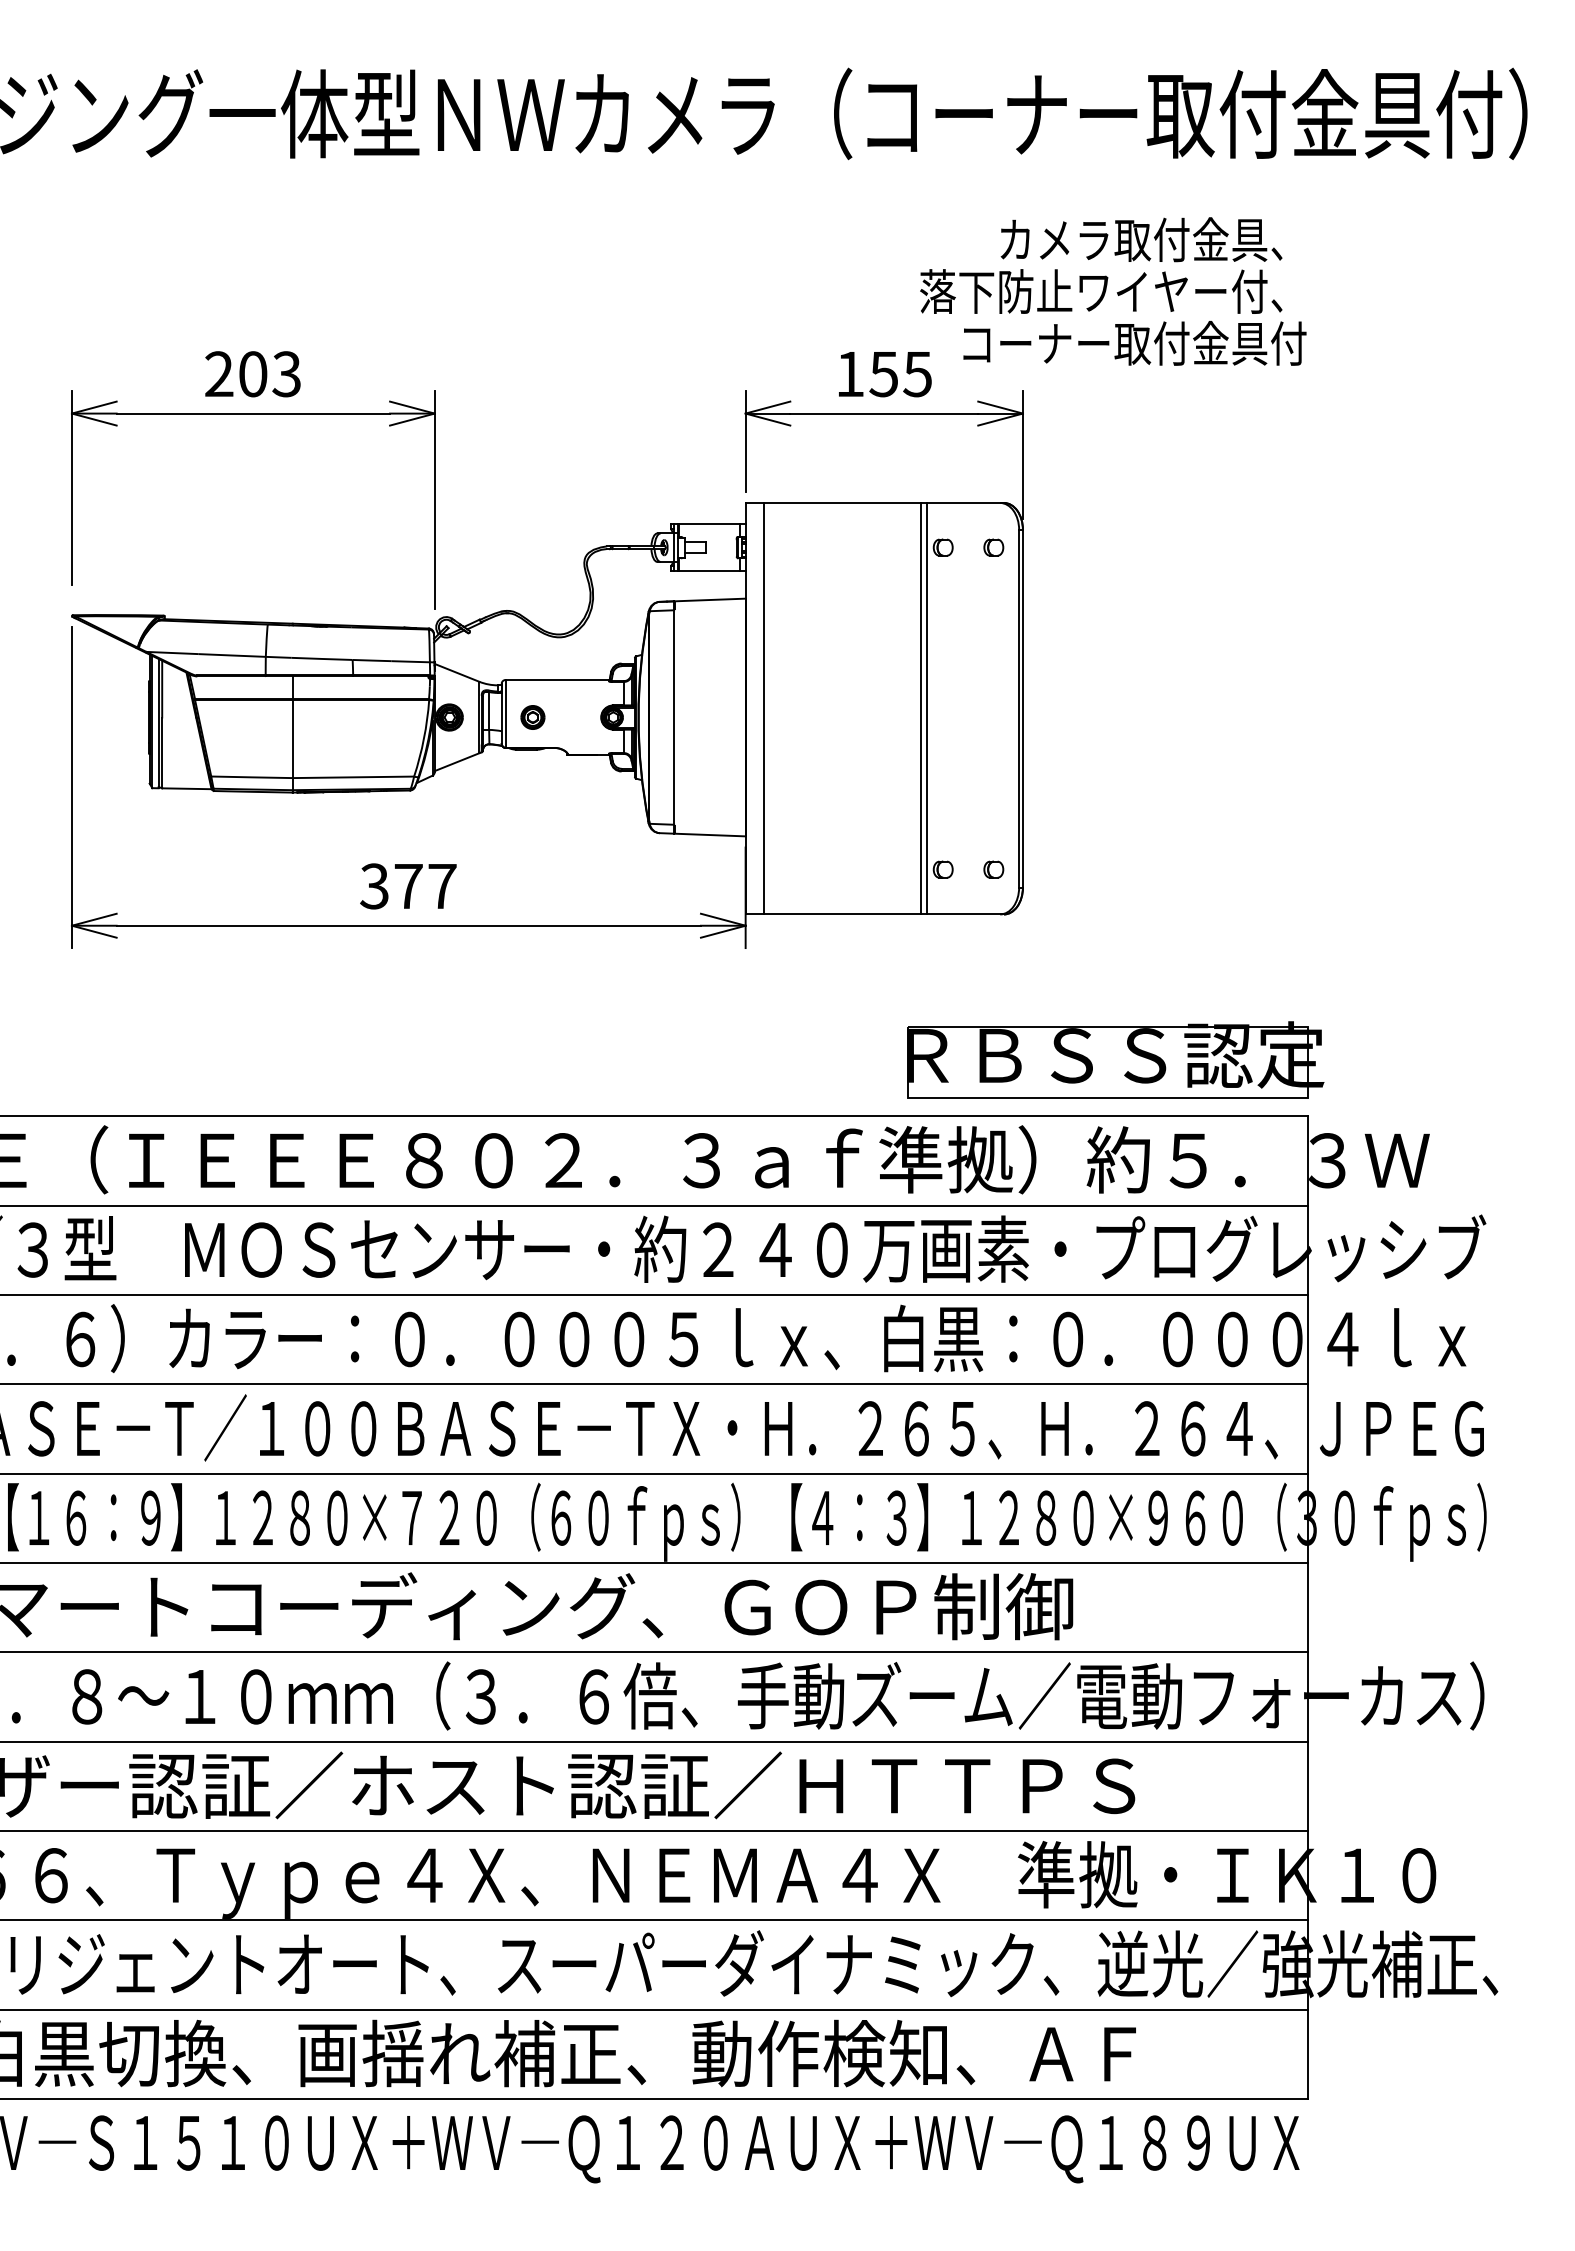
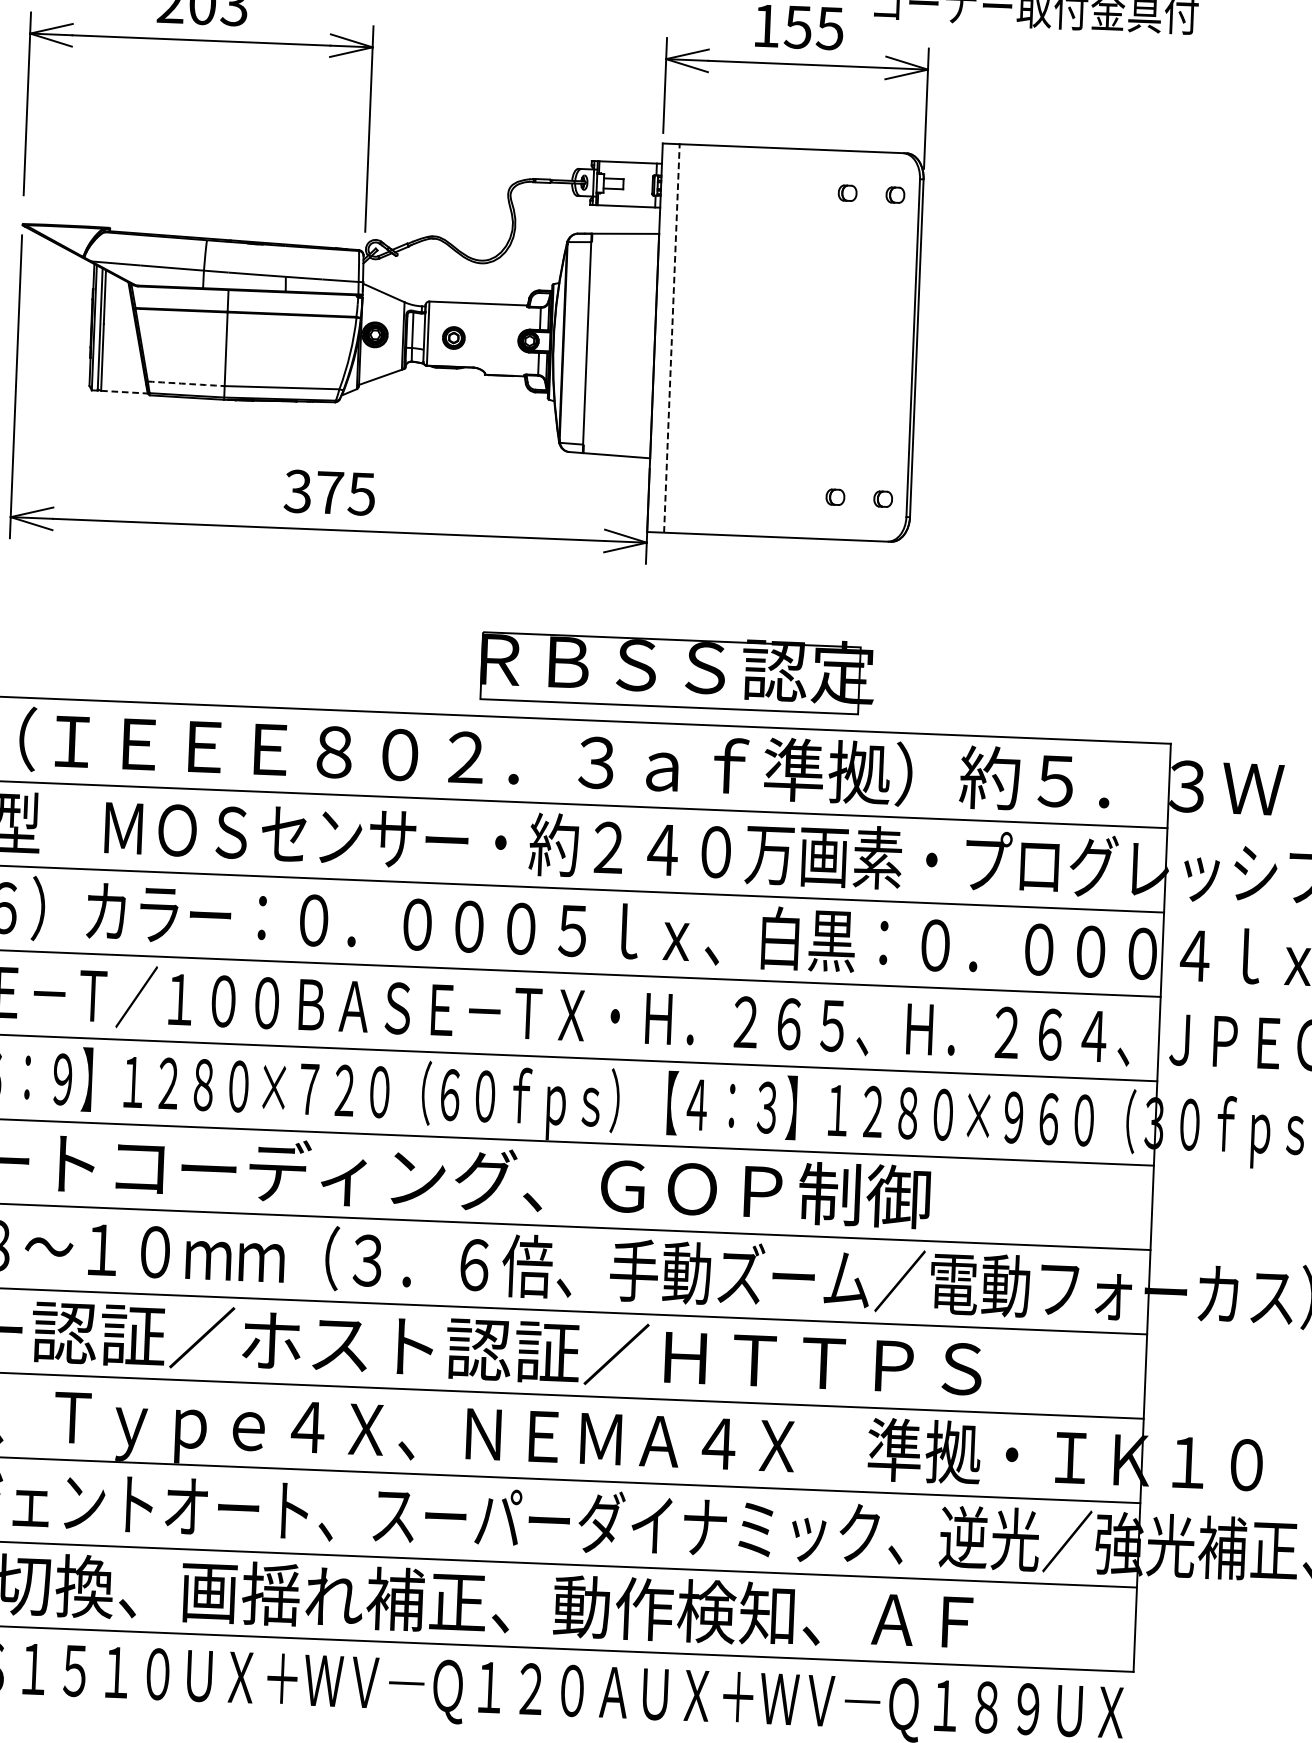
line: (763, 708) -> (671, 338), solid -> dashed
line: (920, 708) -> (820, 344), removed
line: (927, 708) -> (826, 344), removed
arc: (251, 777) -> (185, 383), solid -> dashed
line: (186, 788) -> (124, 391), solid -> dashed
text: (441, 886) -> (361, 494), 377 -> 375
part: (1115, 1059) -> (677, 670), moved

